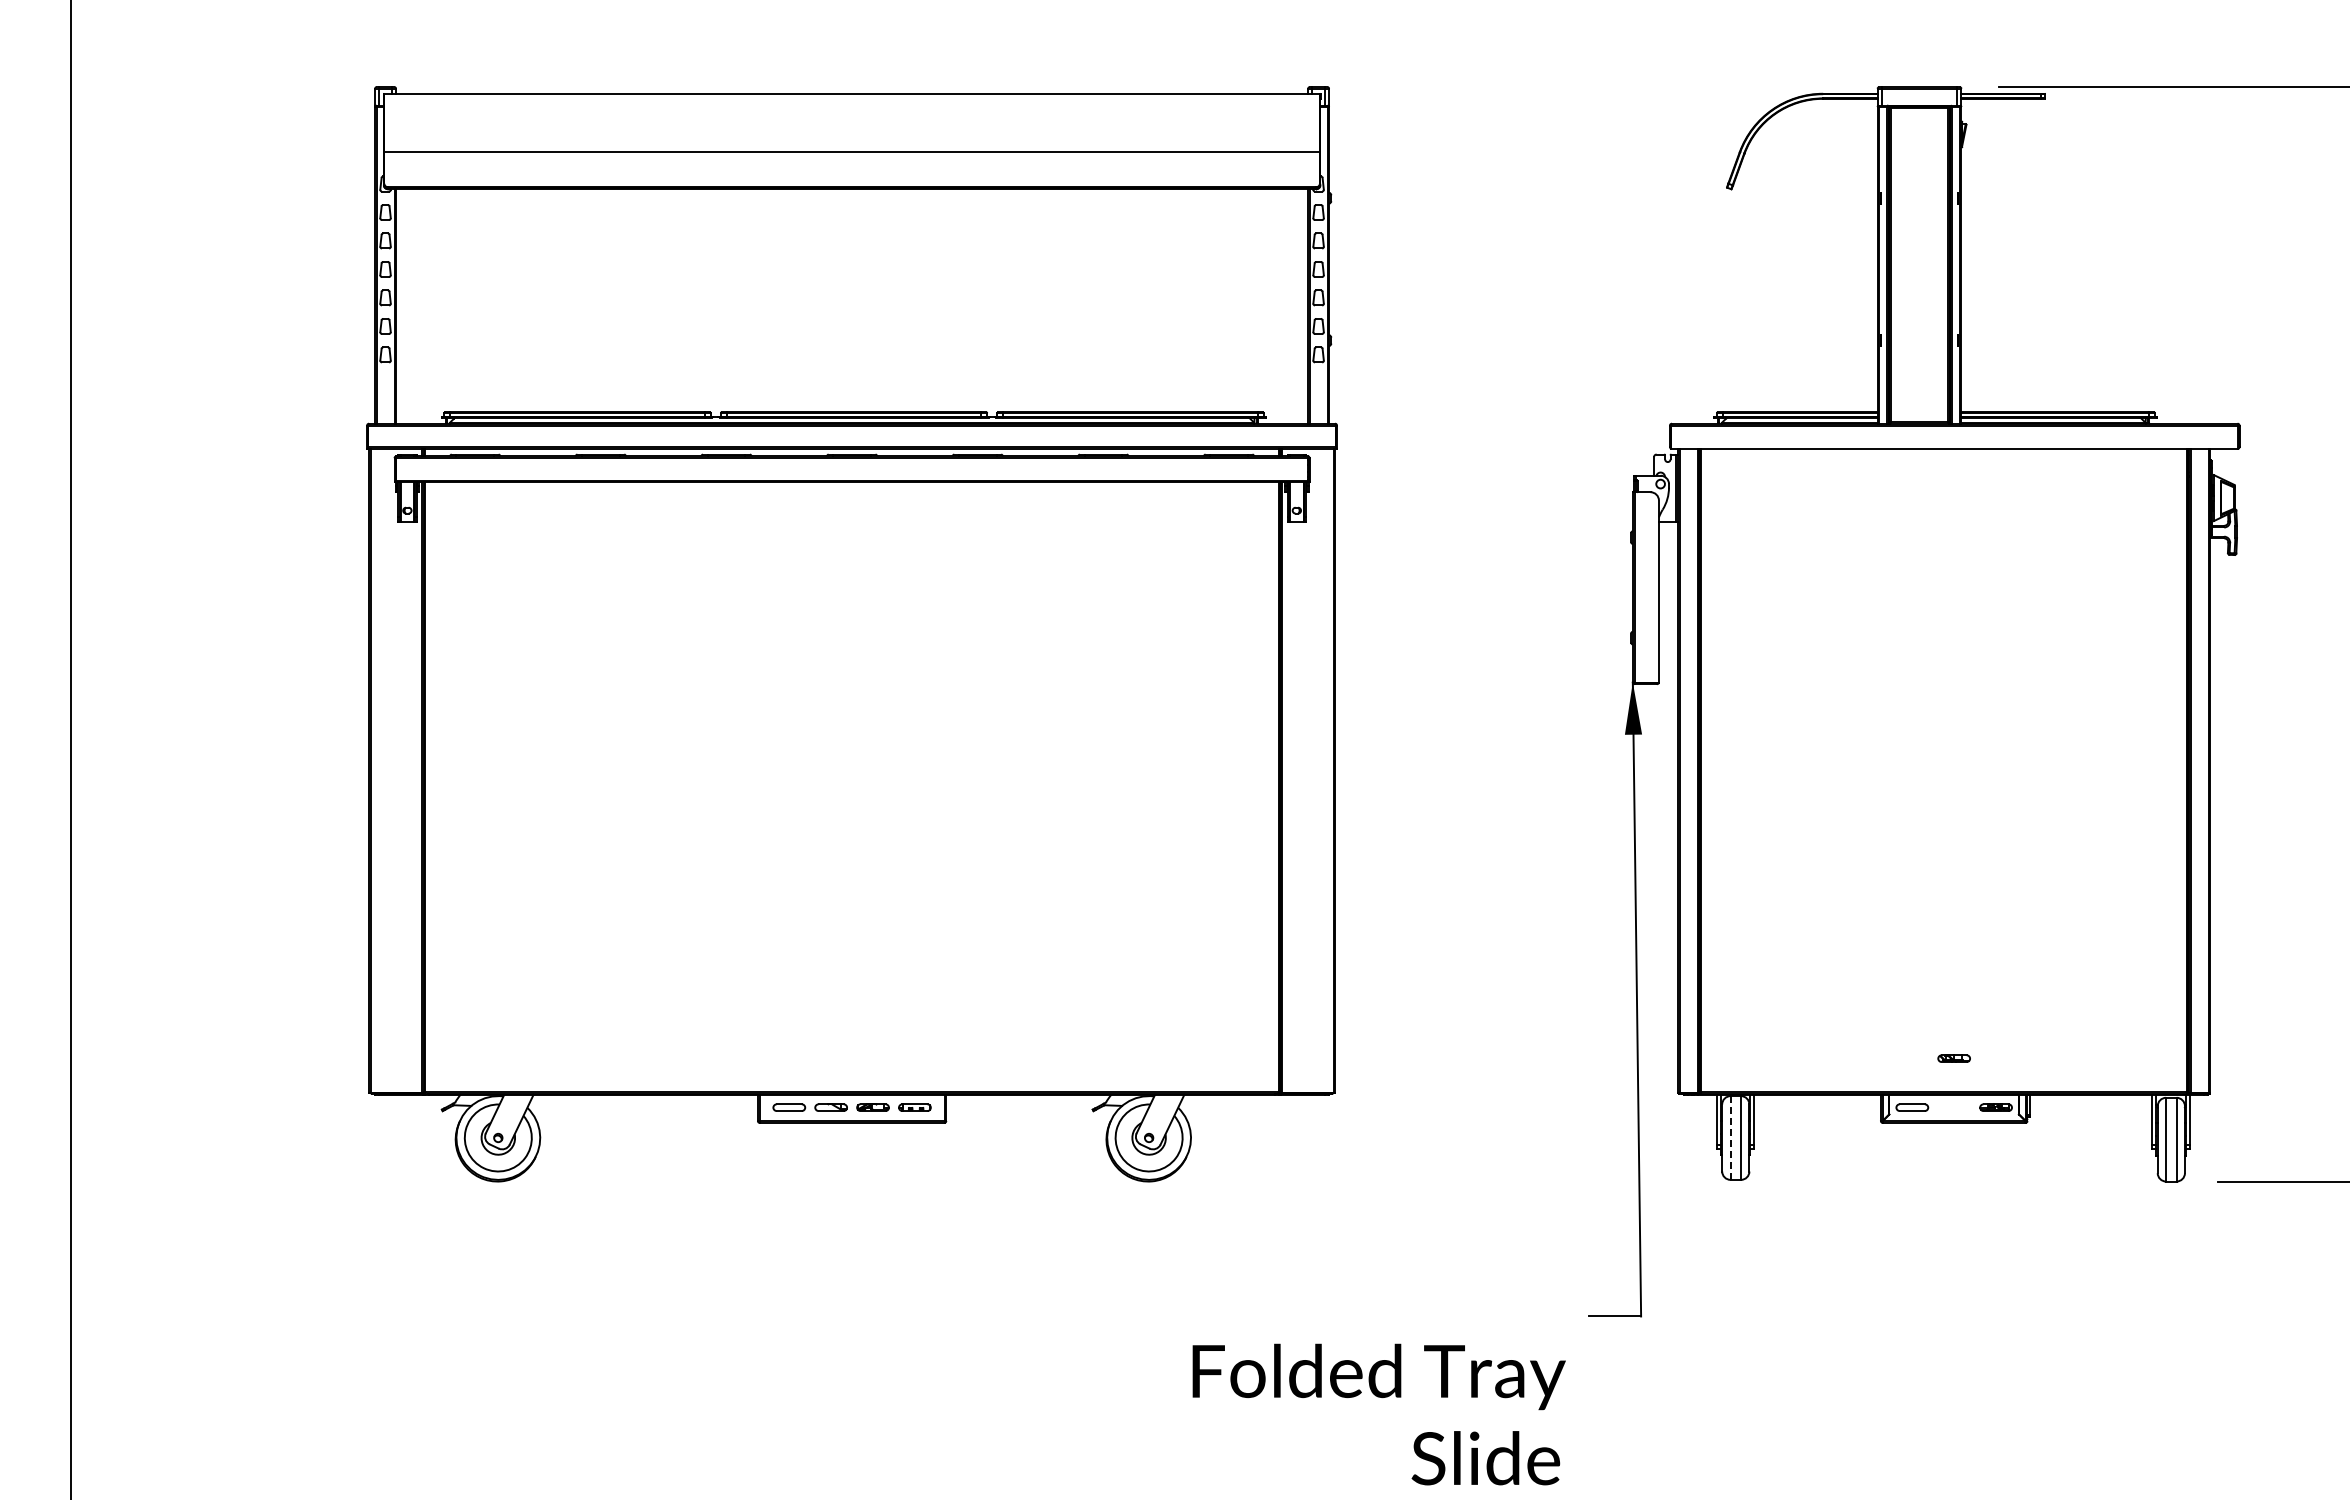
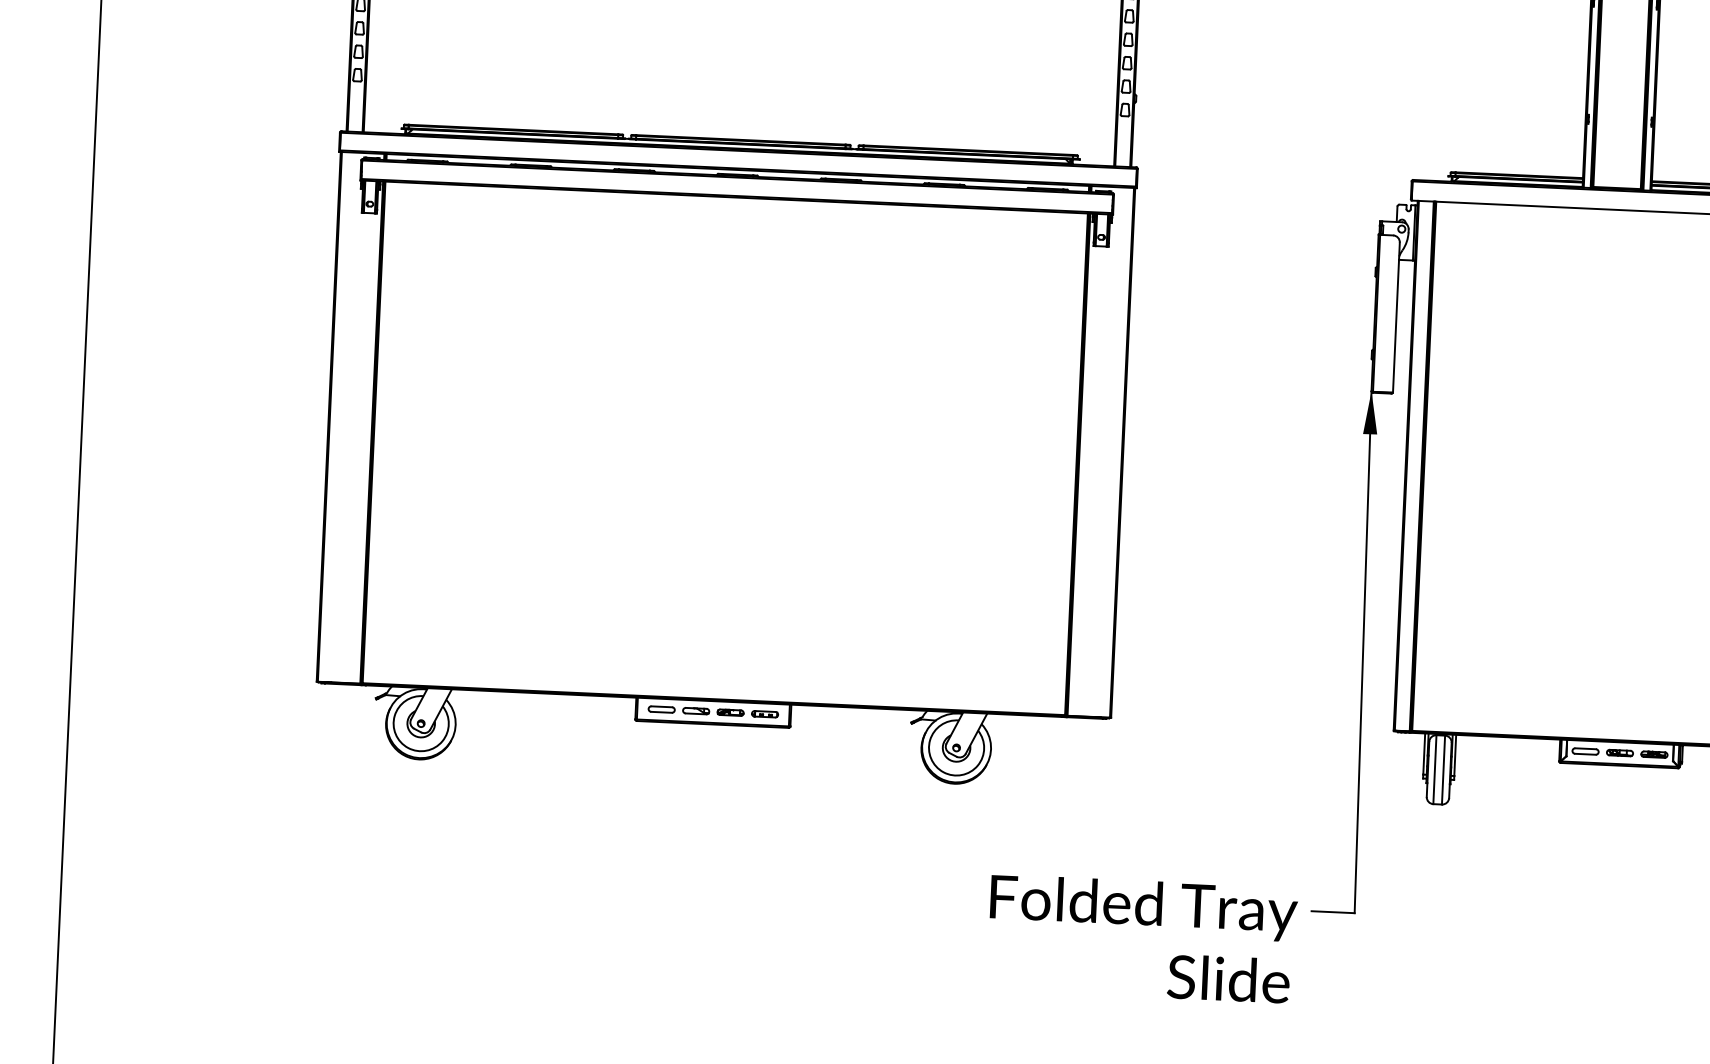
part: (1953, 1058) -> (1619, 752), moved
line: (1730, 1138) -> (1434, 770), dashed -> solid
text: (1378, 1414) -> (1141, 938), moved

